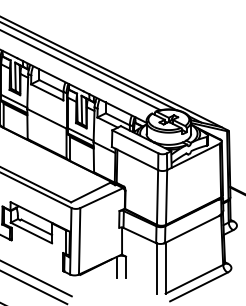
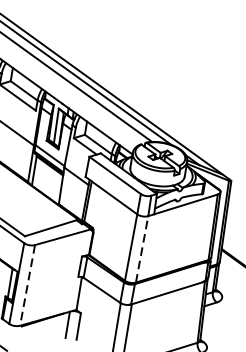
line: (166, 196) -> (142, 248), solid -> dashed
line: (79, 241) -> (27, 285), solid -> dashed

